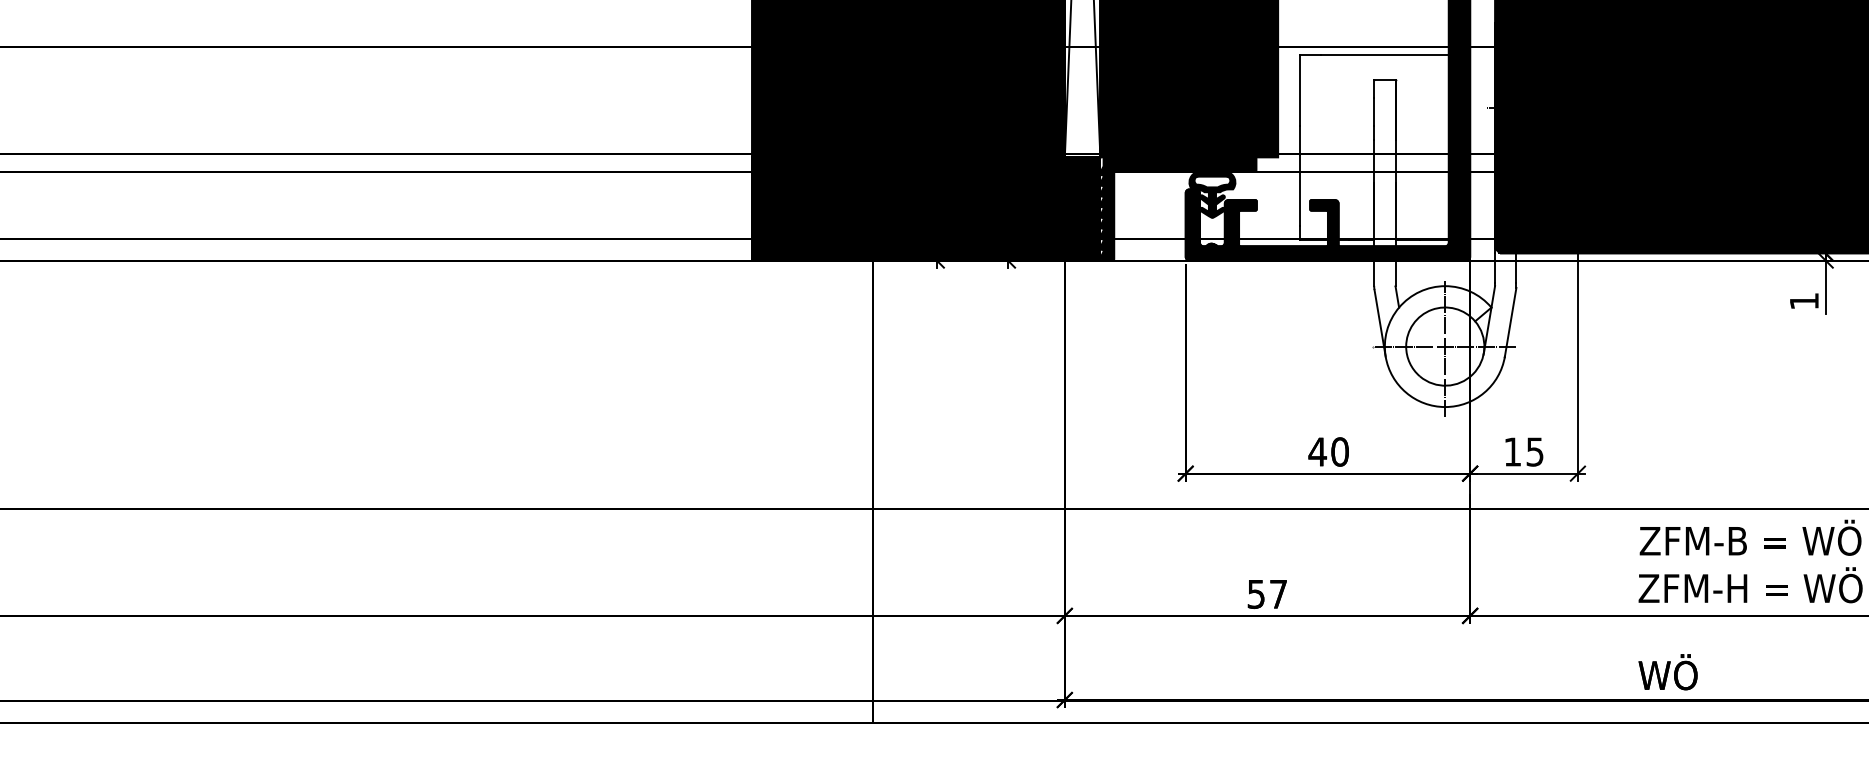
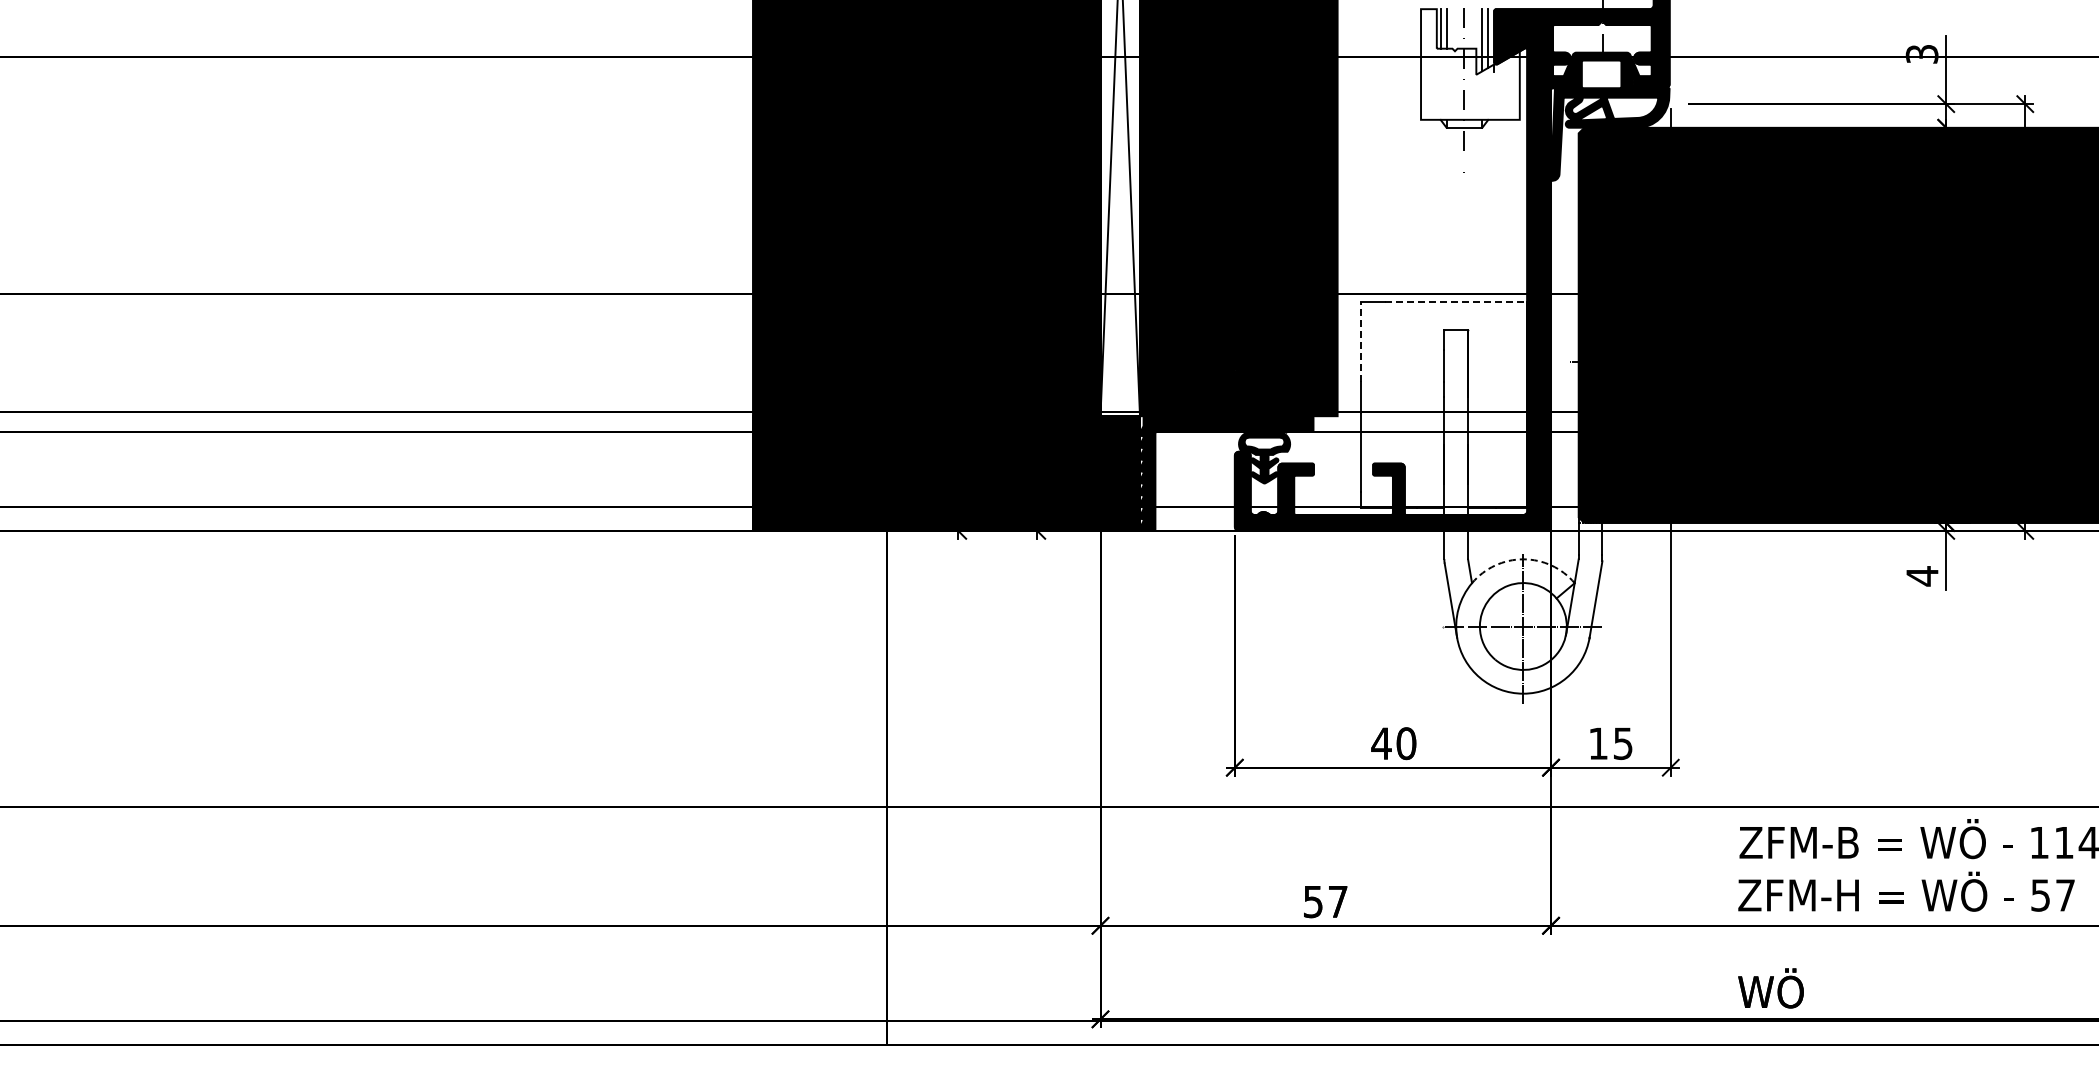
line: (1385, 55) -> (1456, 302), solid -> dashed
line: (1299, 90) -> (1361, 341), solid -> dashed
arc: (1445, 286) -> (1523, 559), solid -> dashed
text: (1804, 301) -> (1922, 576), 1 -> 4

